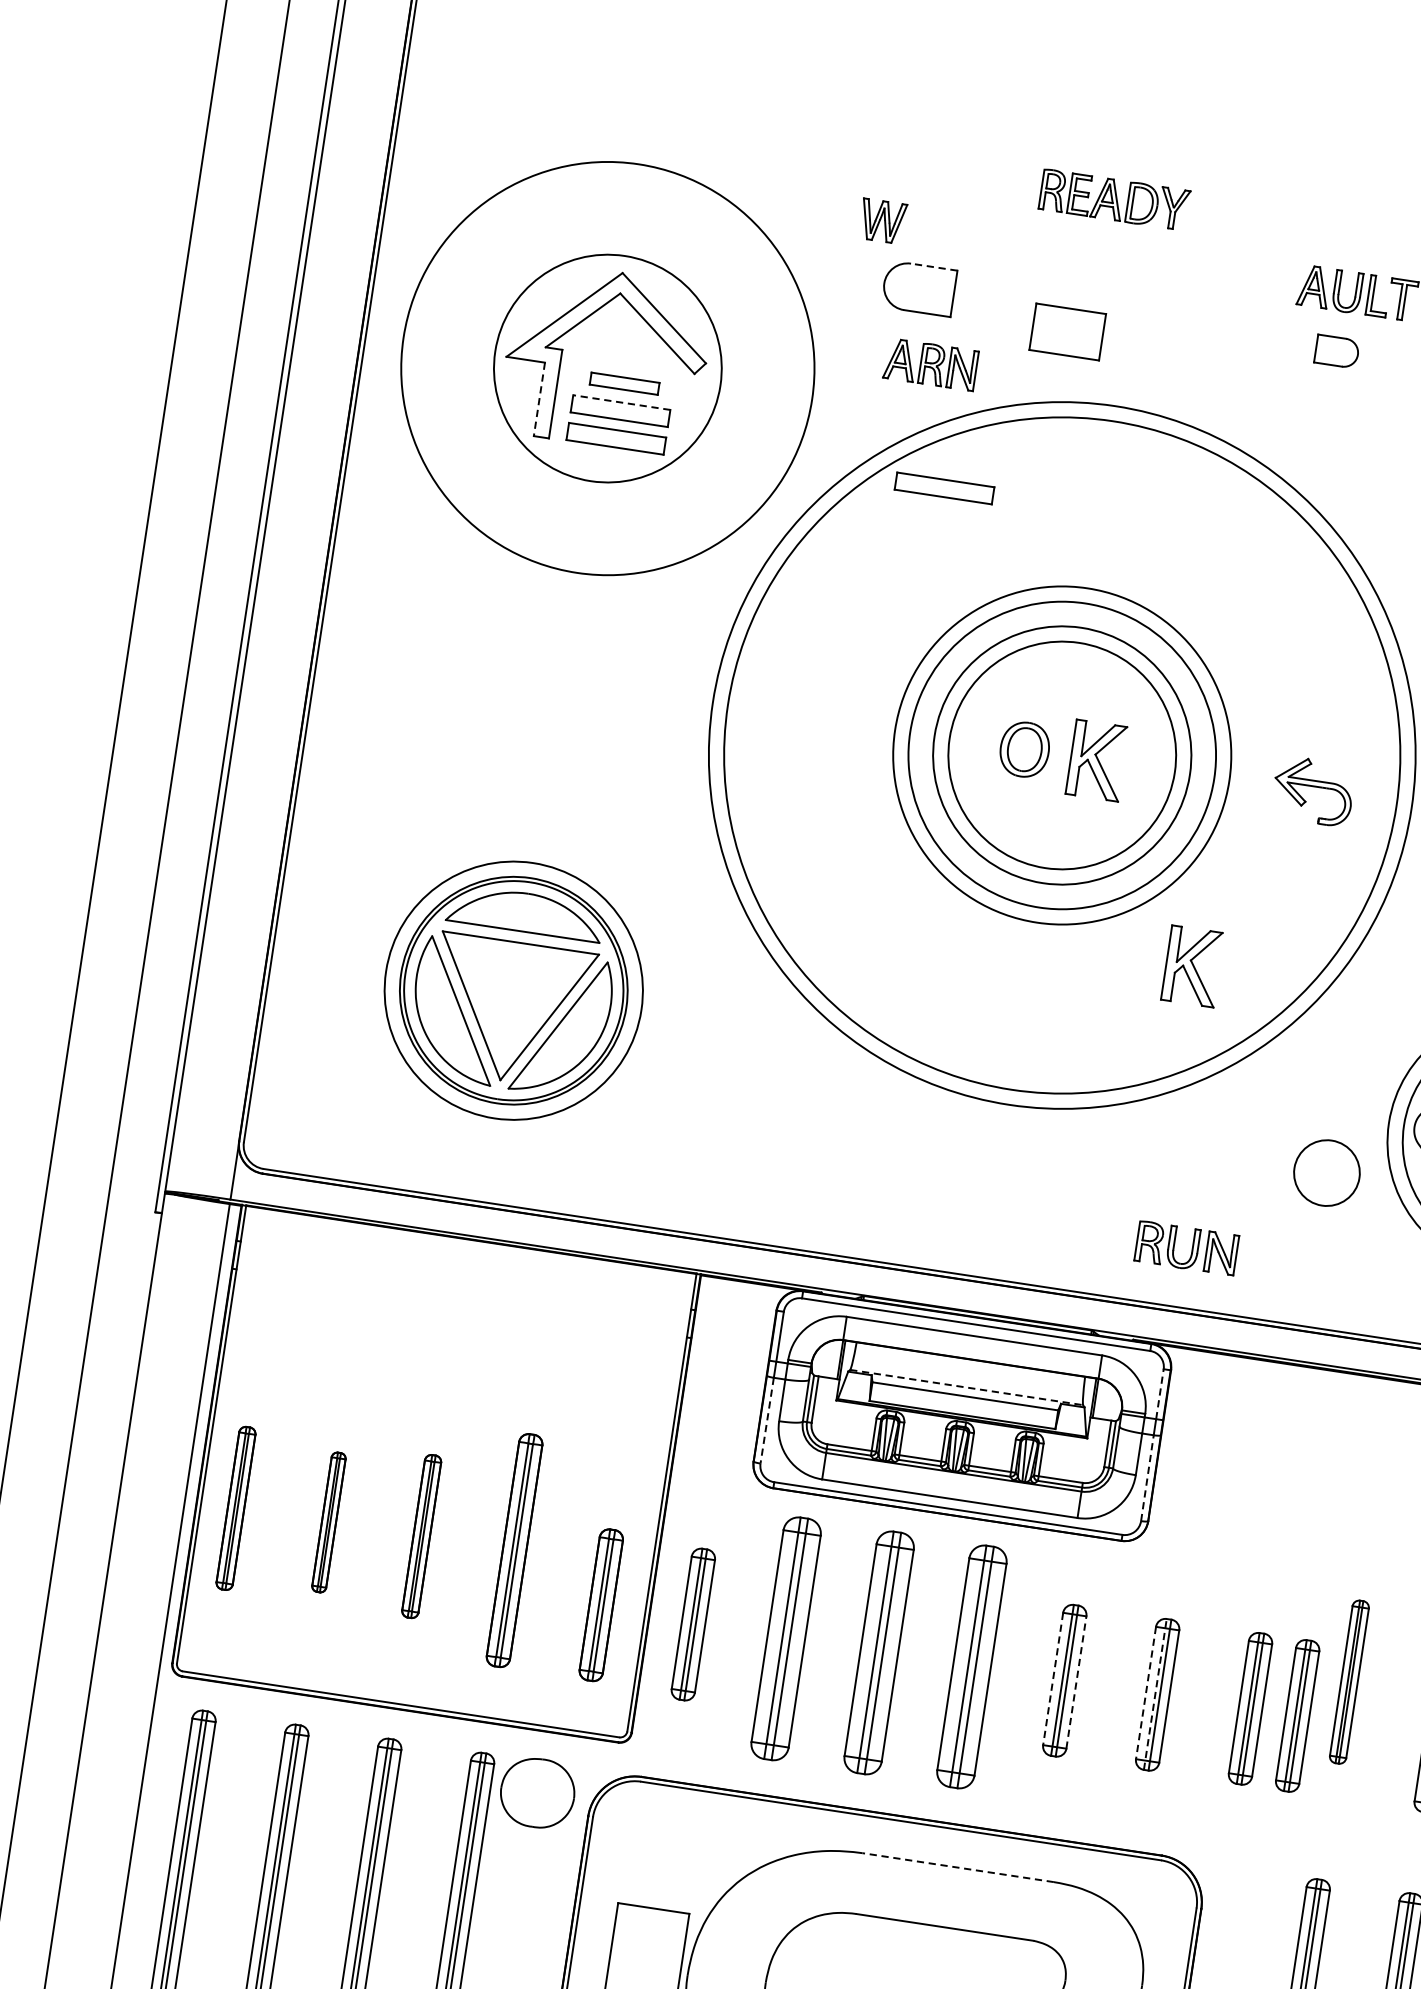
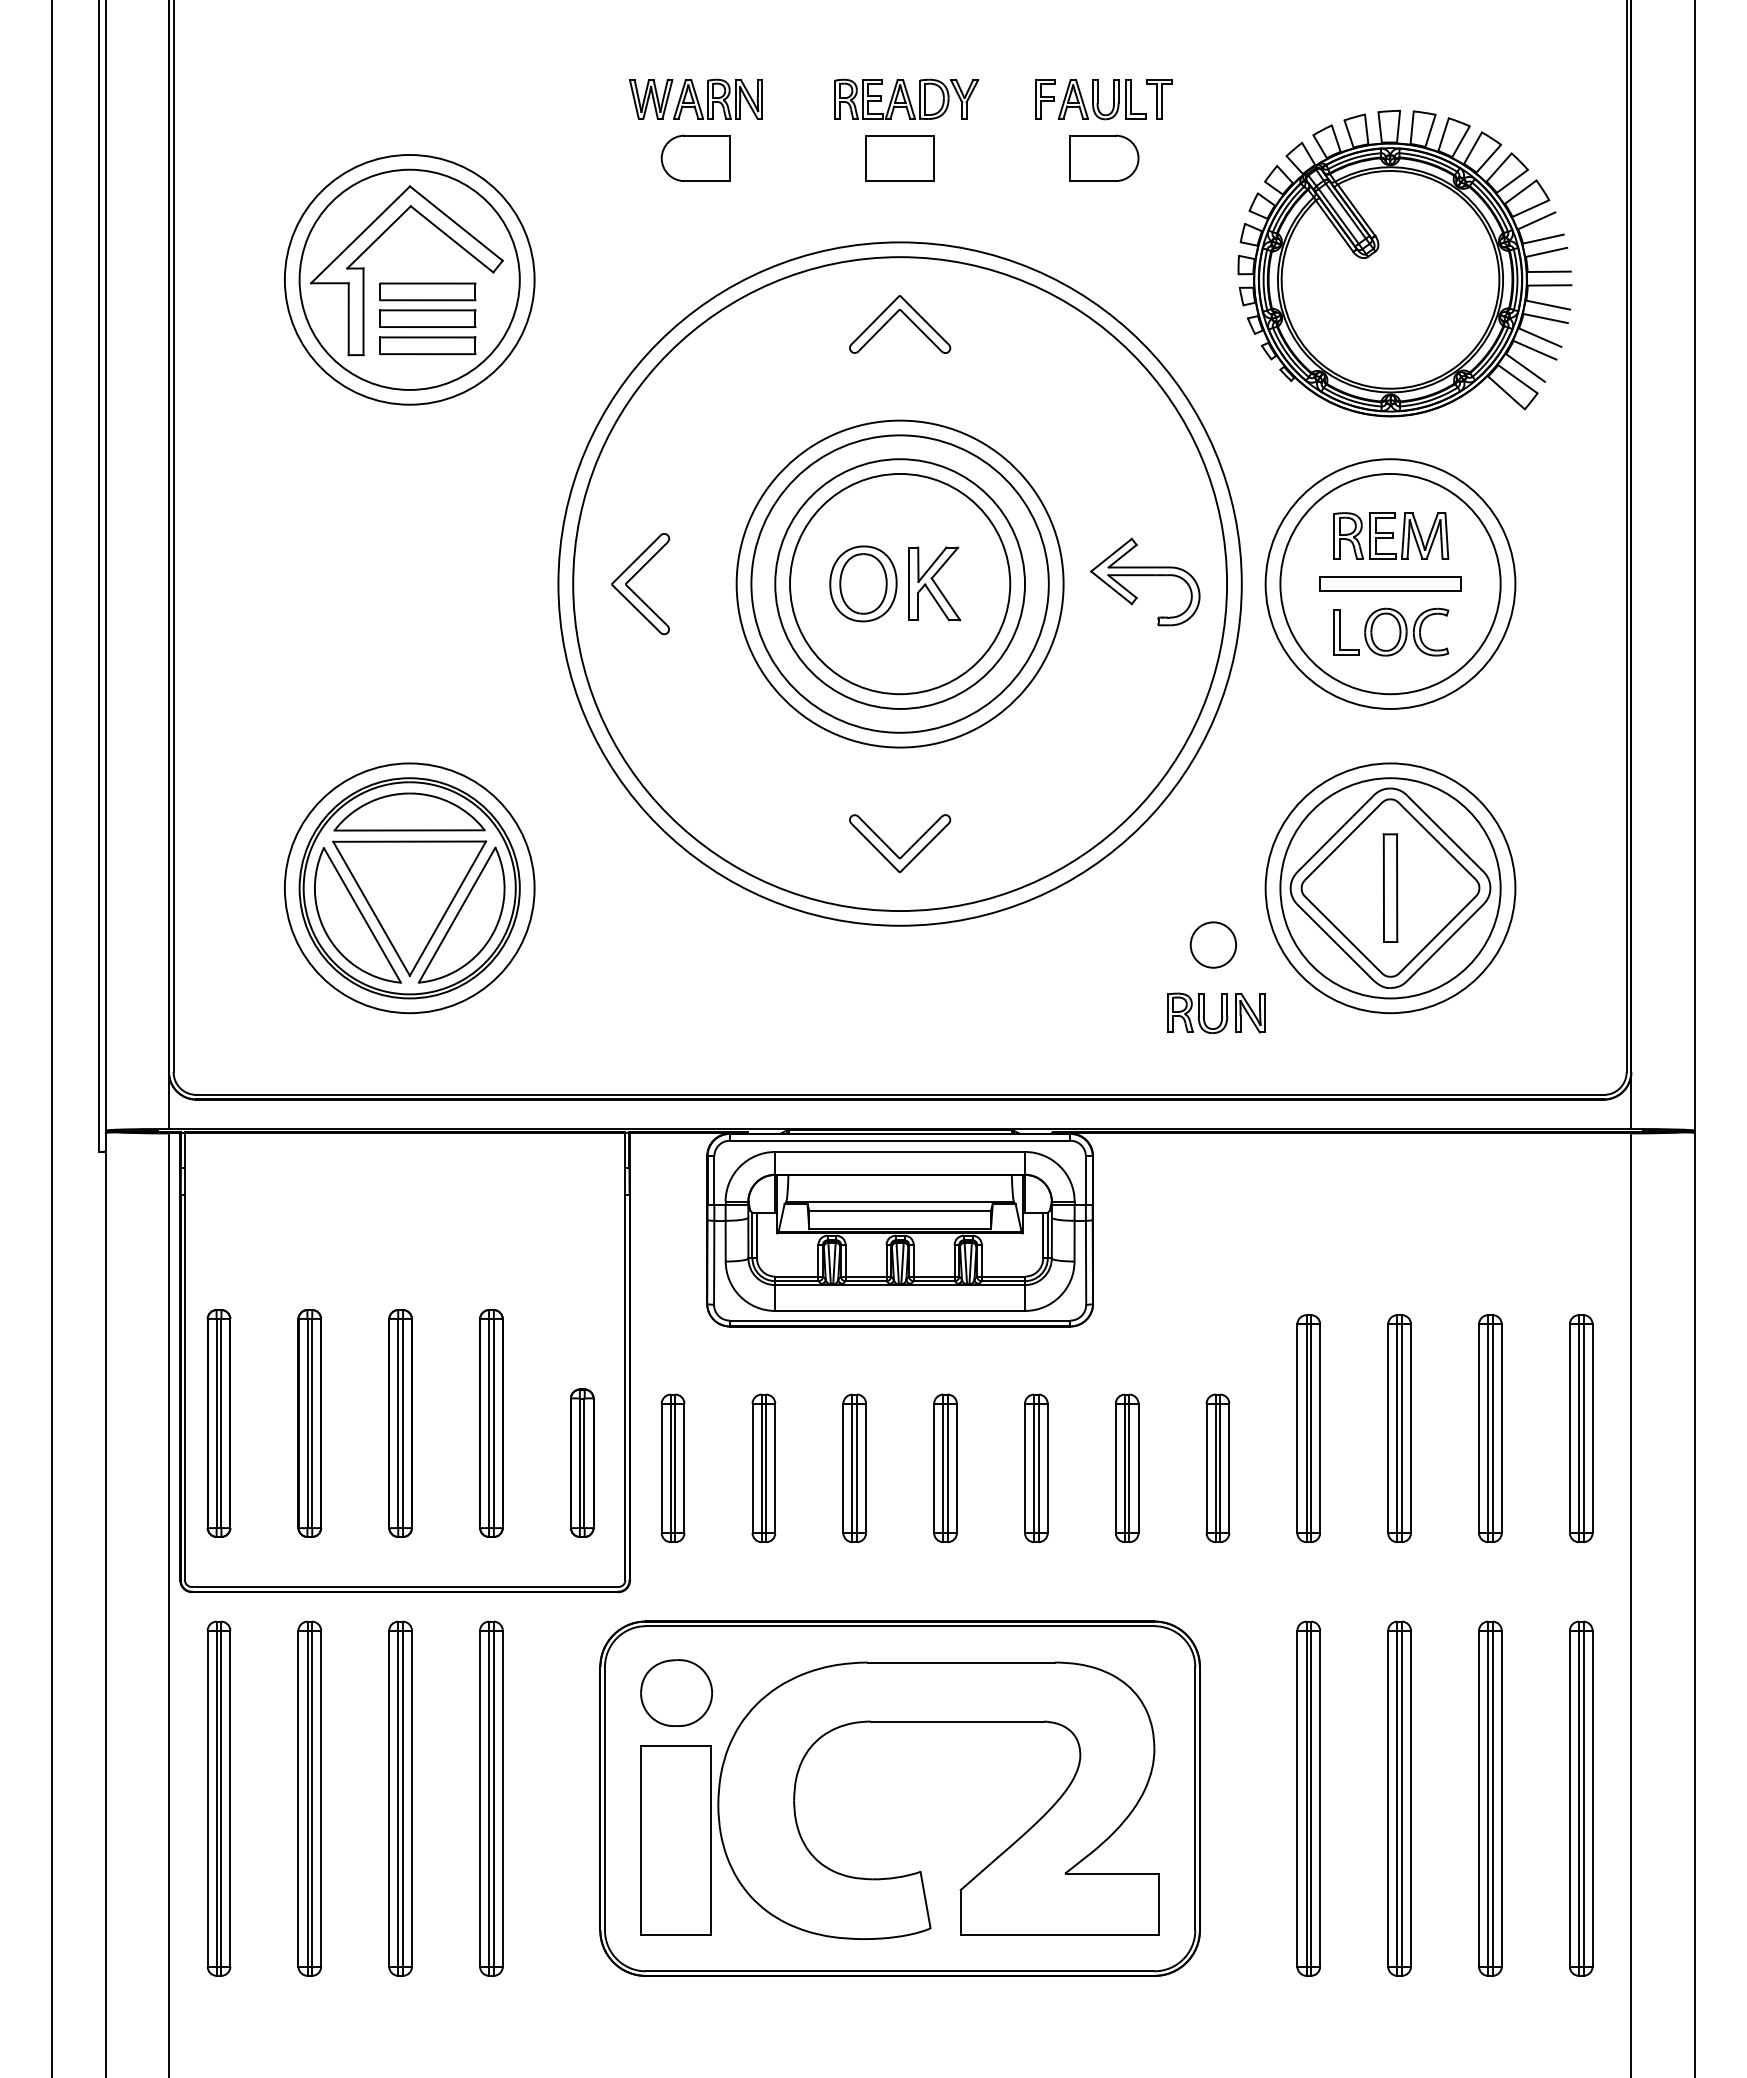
part: (1114, 199) -> (906, 98), moved
line: (934, 267) -> (707, 135), dashed -> solid
part: (1285, 282) -> (1045, 99), added
part: (1067, 332) -> (899, 158), moved
part: (1337, 350) -> (1104, 157), size x1.67
part: (930, 363) -> (717, 98), moved
circle: (607, 368) -> (409, 279), size x0.62
part: (624, 383) -> (427, 291), size x1.43
line: (539, 399) -> (348, 319), dashed -> solid
line: (621, 402) -> (427, 310), dashed -> solid
part: (1109, 483) -> (906, 317), added
part: (944, 488) -> (748, 345), removed
part: (788, 720) -> (633, 590), added
part: (1024, 749) -> (863, 583), size x1.43
part: (1313, 790) -> (1145, 581), size x1.43
part: (1192, 966) -> (1055, 766), removed
part: (1028, 1028) -> (907, 849), added
circle: (1325, 1172) -> (1212, 944), size x0.71
part: (1186, 1247) -> (1216, 1012), moved
line: (967, 1387) -> (900, 1202), dashed -> solid
line: (1159, 1393) -> (1085, 1180), dashed -> solid
line: (767, 1420) -> (714, 1262), dashed -> solid
line: (1147, 1477) -> (1086, 1262), dashed -> solid
part: (235, 1508) -> (218, 1423), size x1.43
part: (328, 1522) -> (309, 1423), size x1.67
part: (421, 1536) -> (400, 1423), size x1.43
part: (785, 1637) -> (763, 1467), size x0.62
part: (878, 1651) -> (854, 1467), size x0.62
part: (972, 1665) -> (945, 1467), size x0.62
line: (1053, 1679) -> (1025, 1468), dashed -> solid
line: (1076, 1682) -> (1047, 1468), dashed -> solid
part: (1349, 1682) -> (1308, 1428), size x1.43
line: (1145, 1693) -> (1115, 1468), dashed -> solid
line: (1154, 1694) -> (1124, 1468), dashed -> solid
part: (1297, 1714) -> (1263, 1467), removed
part: (537, 1792) -> (676, 1692), moved
line: (958, 1867) -> (961, 1662), dashed -> solid

